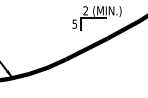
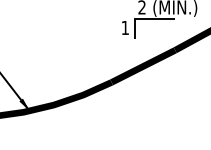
text: (74, 23) -> (124, 26), 5 -> 1

